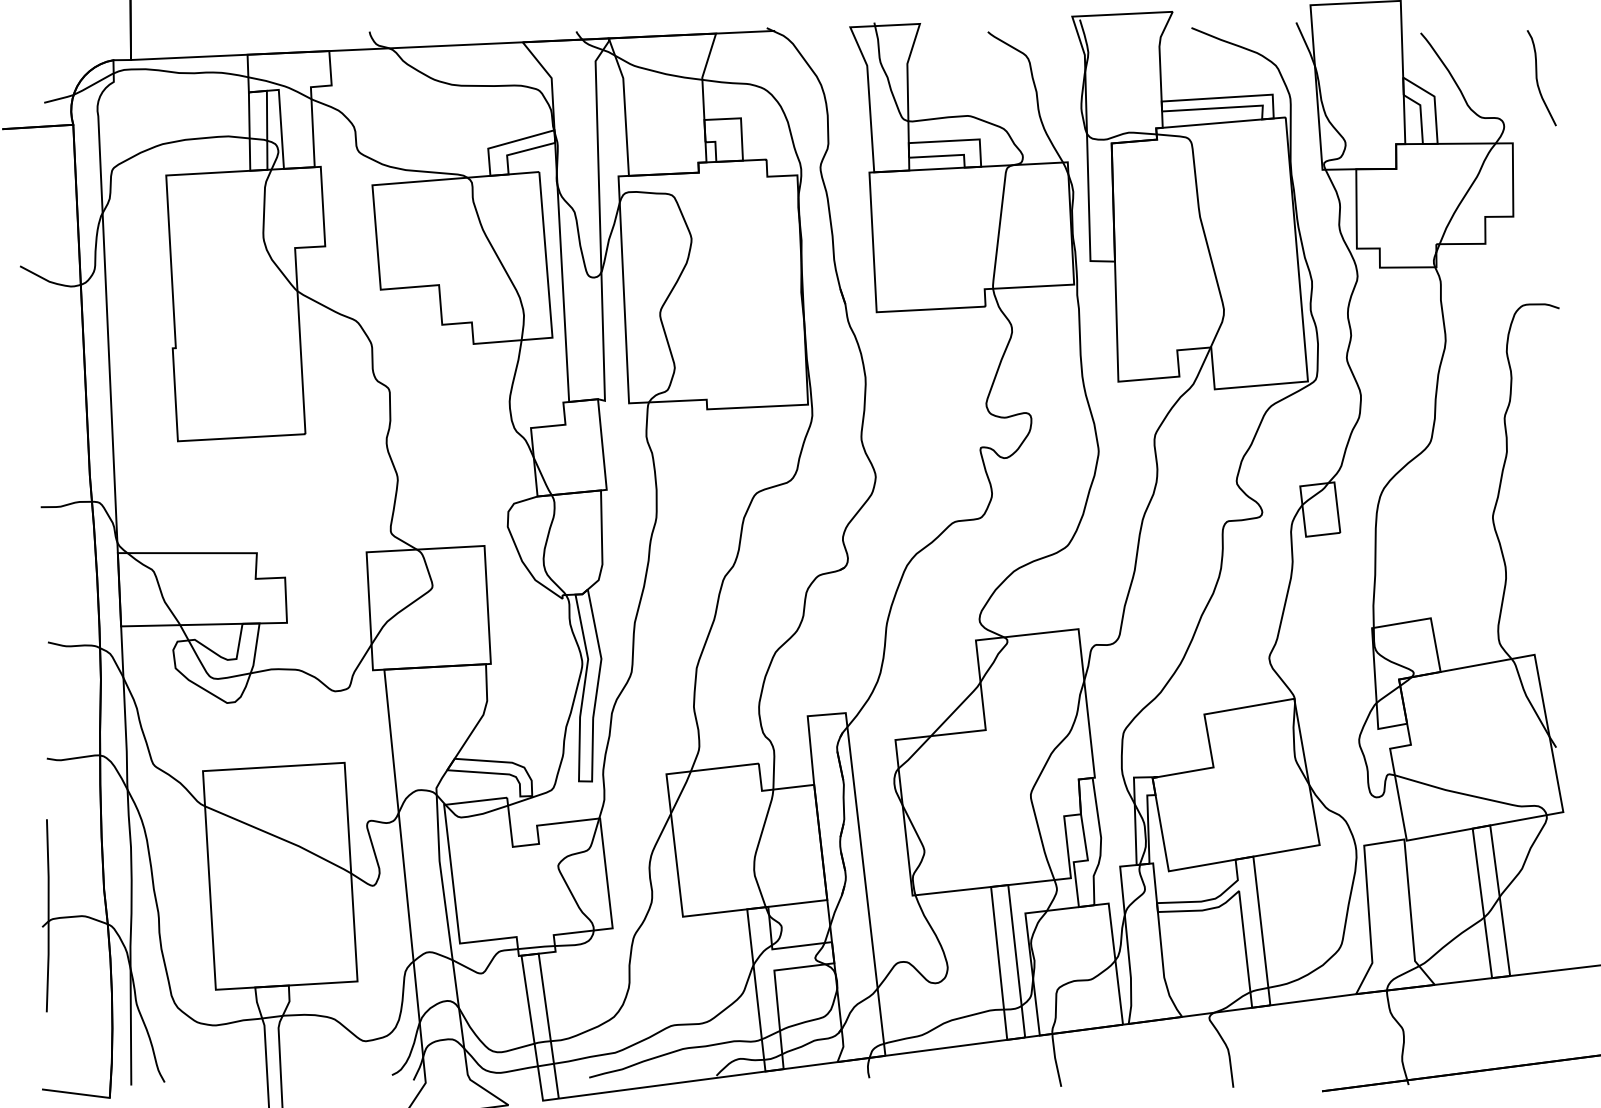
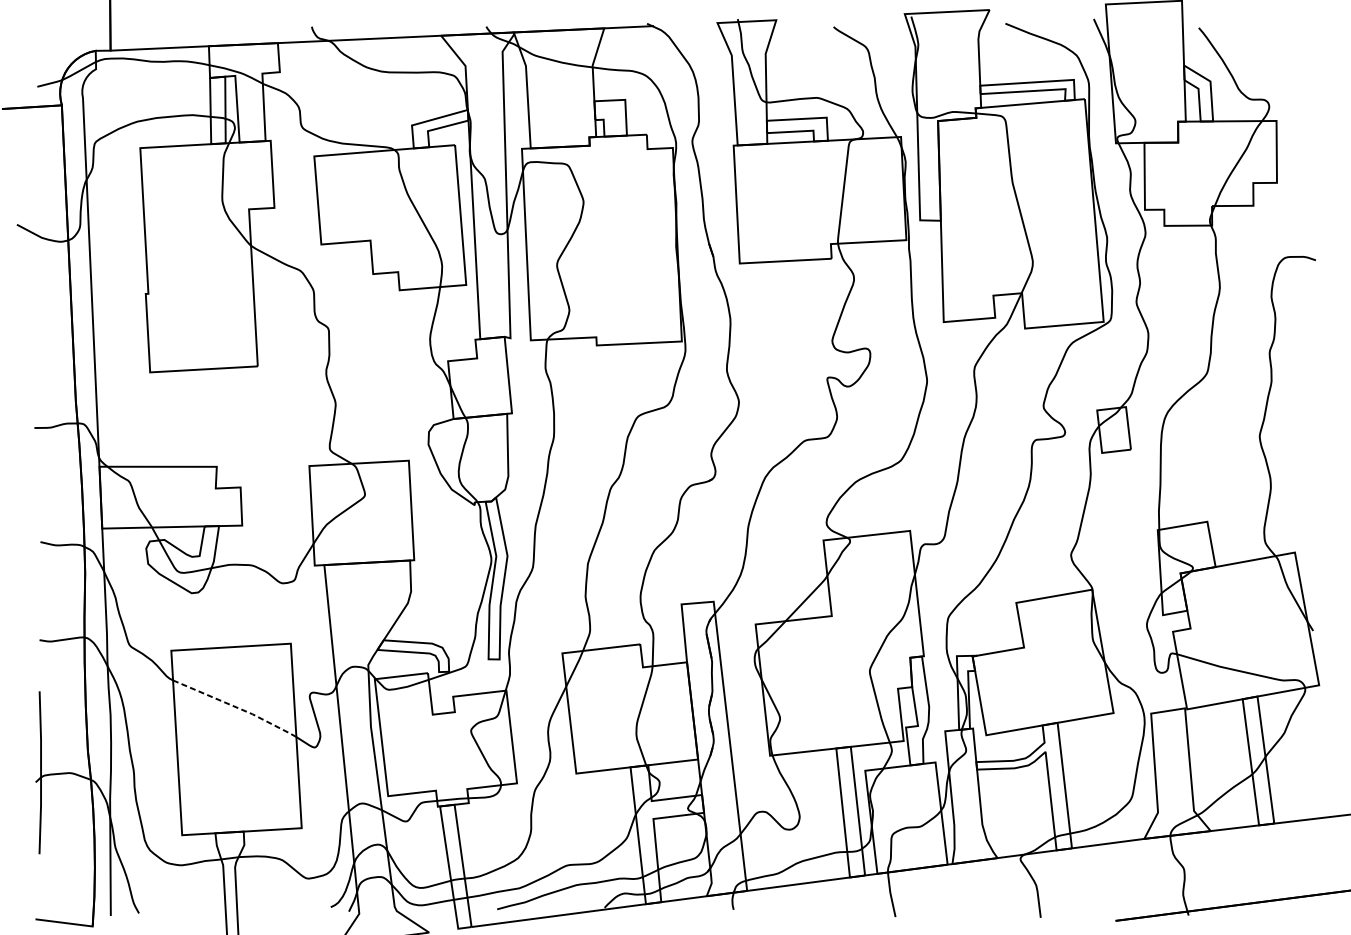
curve: (1537, 78) -> (1297, 66), removed
line: (279, 838) -> (235, 707), solid -> dashed

